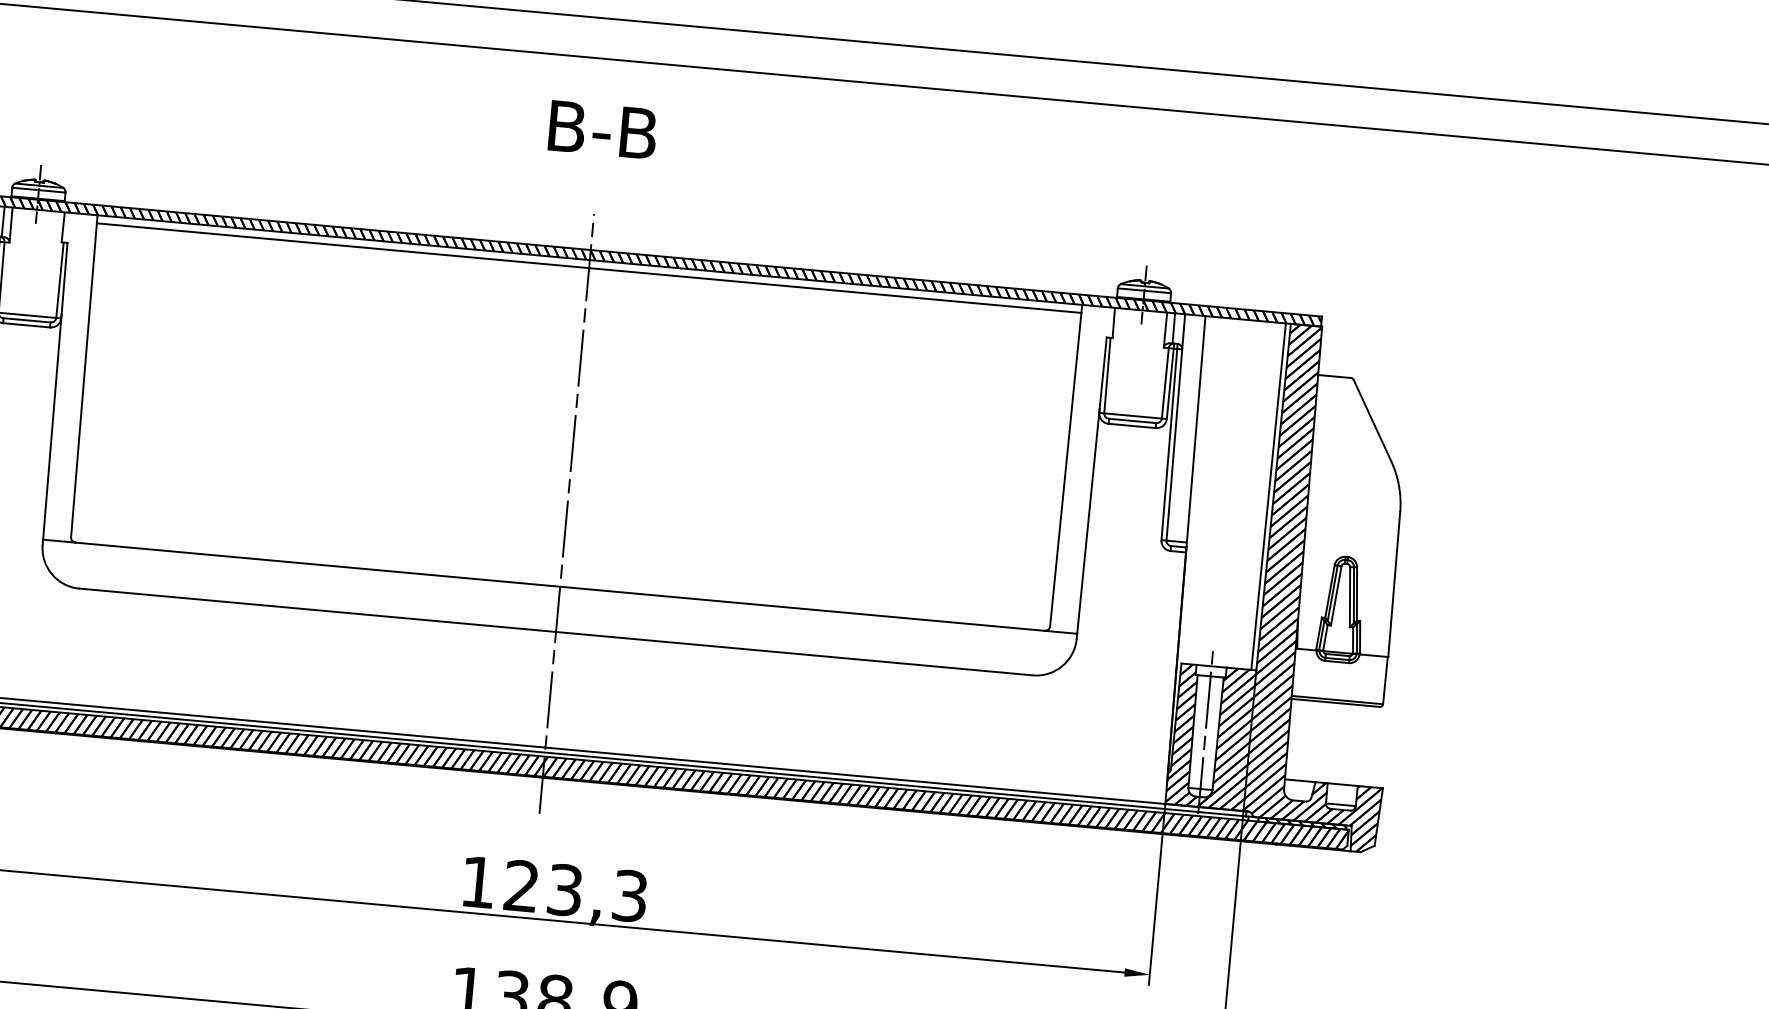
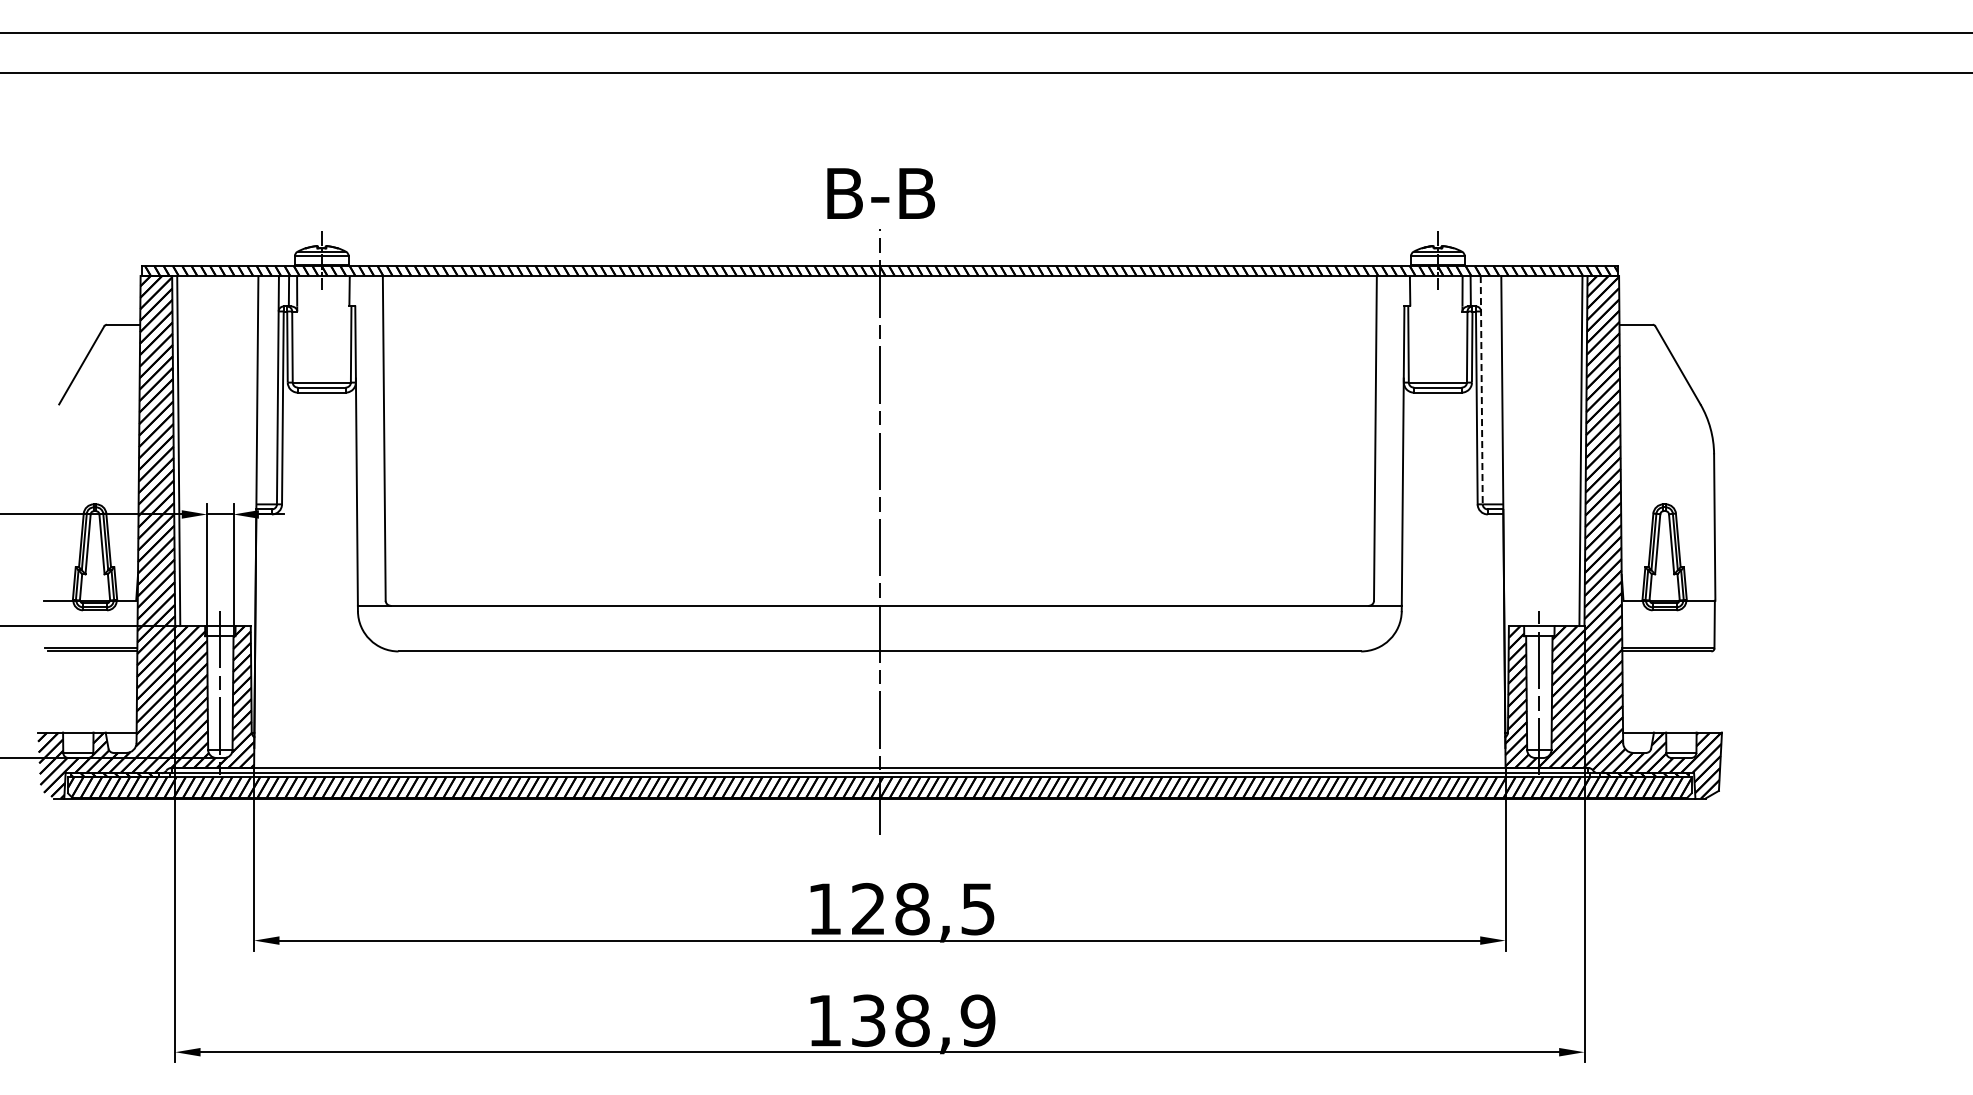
text: (602, 129) -> (880, 193), moved
line: (588, 268) -> (879, 284), removed
line: (1175, 427) -> (1481, 390), solid -> dashed
text: (596, 892) -> (944, 908), 123,3 -> 128,5

